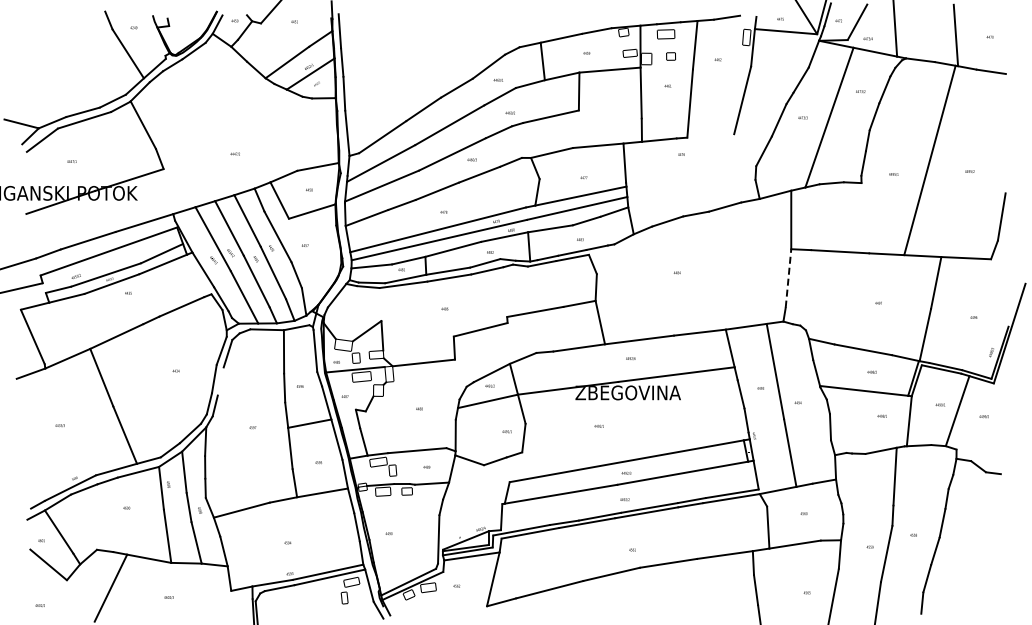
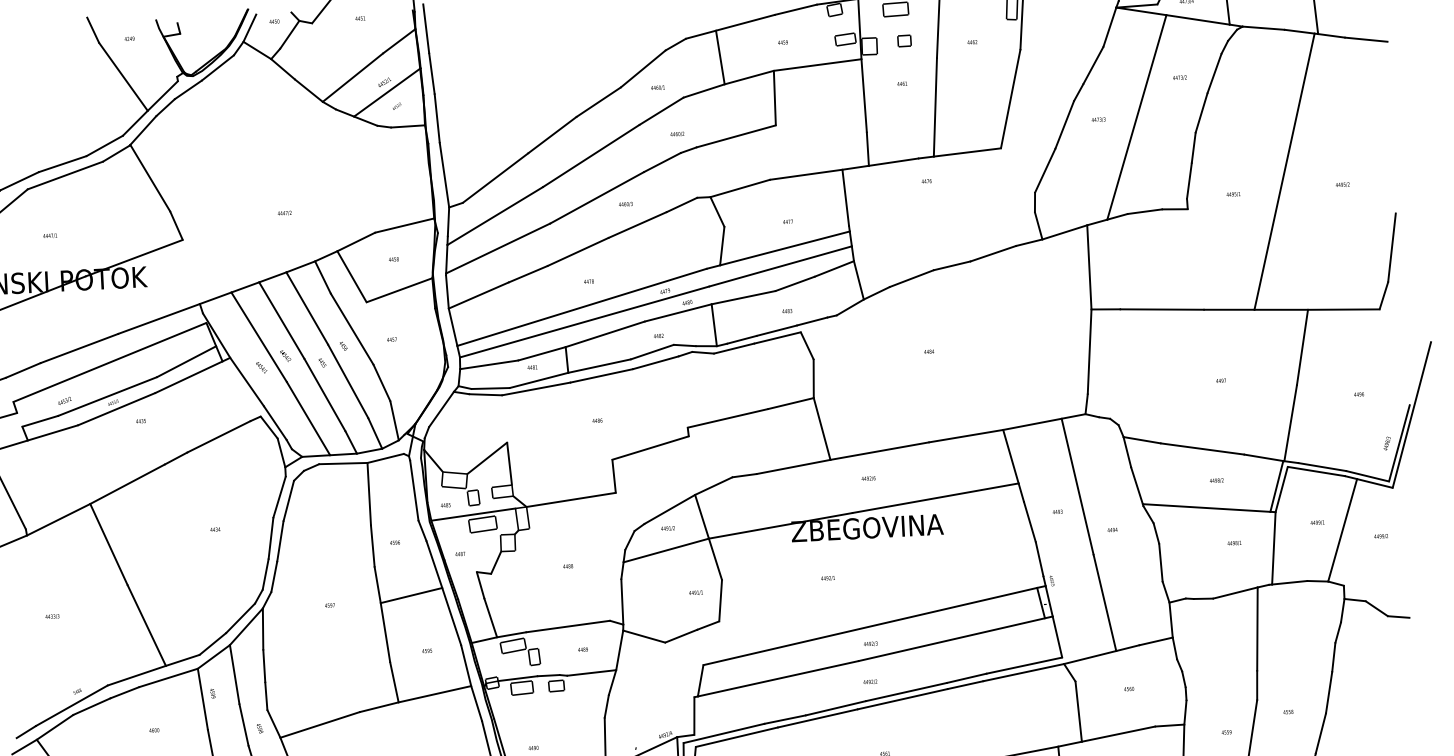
line: (710, 135) -> (967, 151), added
line: (788, 277) -> (1089, 350), dashed -> solid
line: (220, 381) -> (280, 541), added

